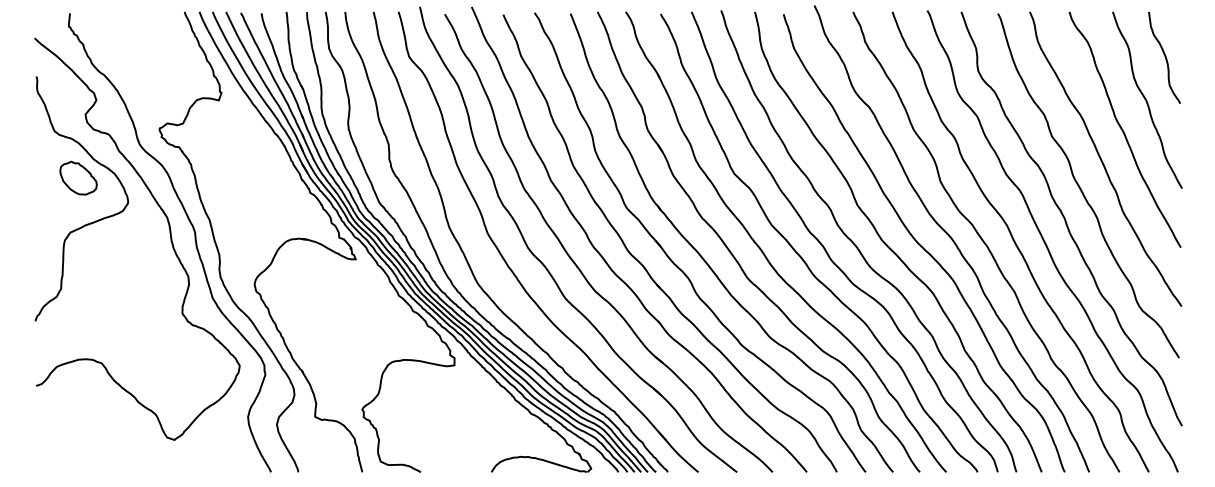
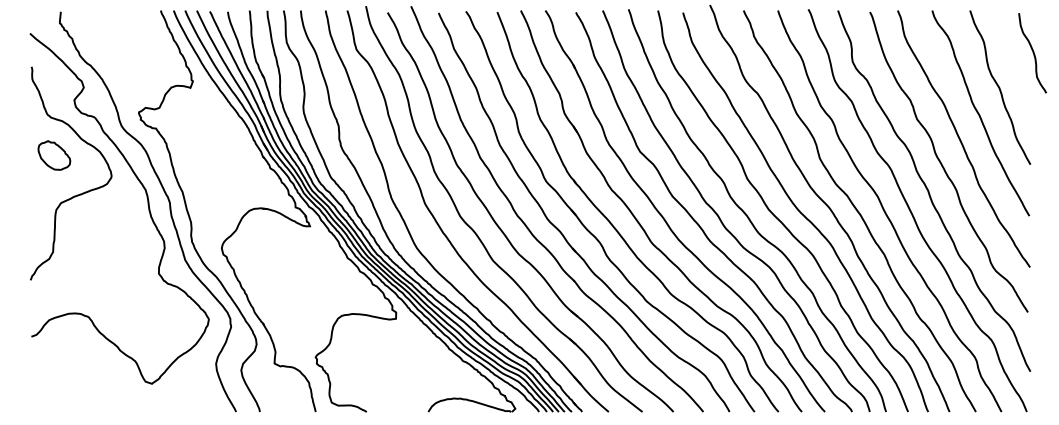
curve: (1164, 57) -> (1032, 52), moved
part: (78, 177) -> (54, 154), moved

